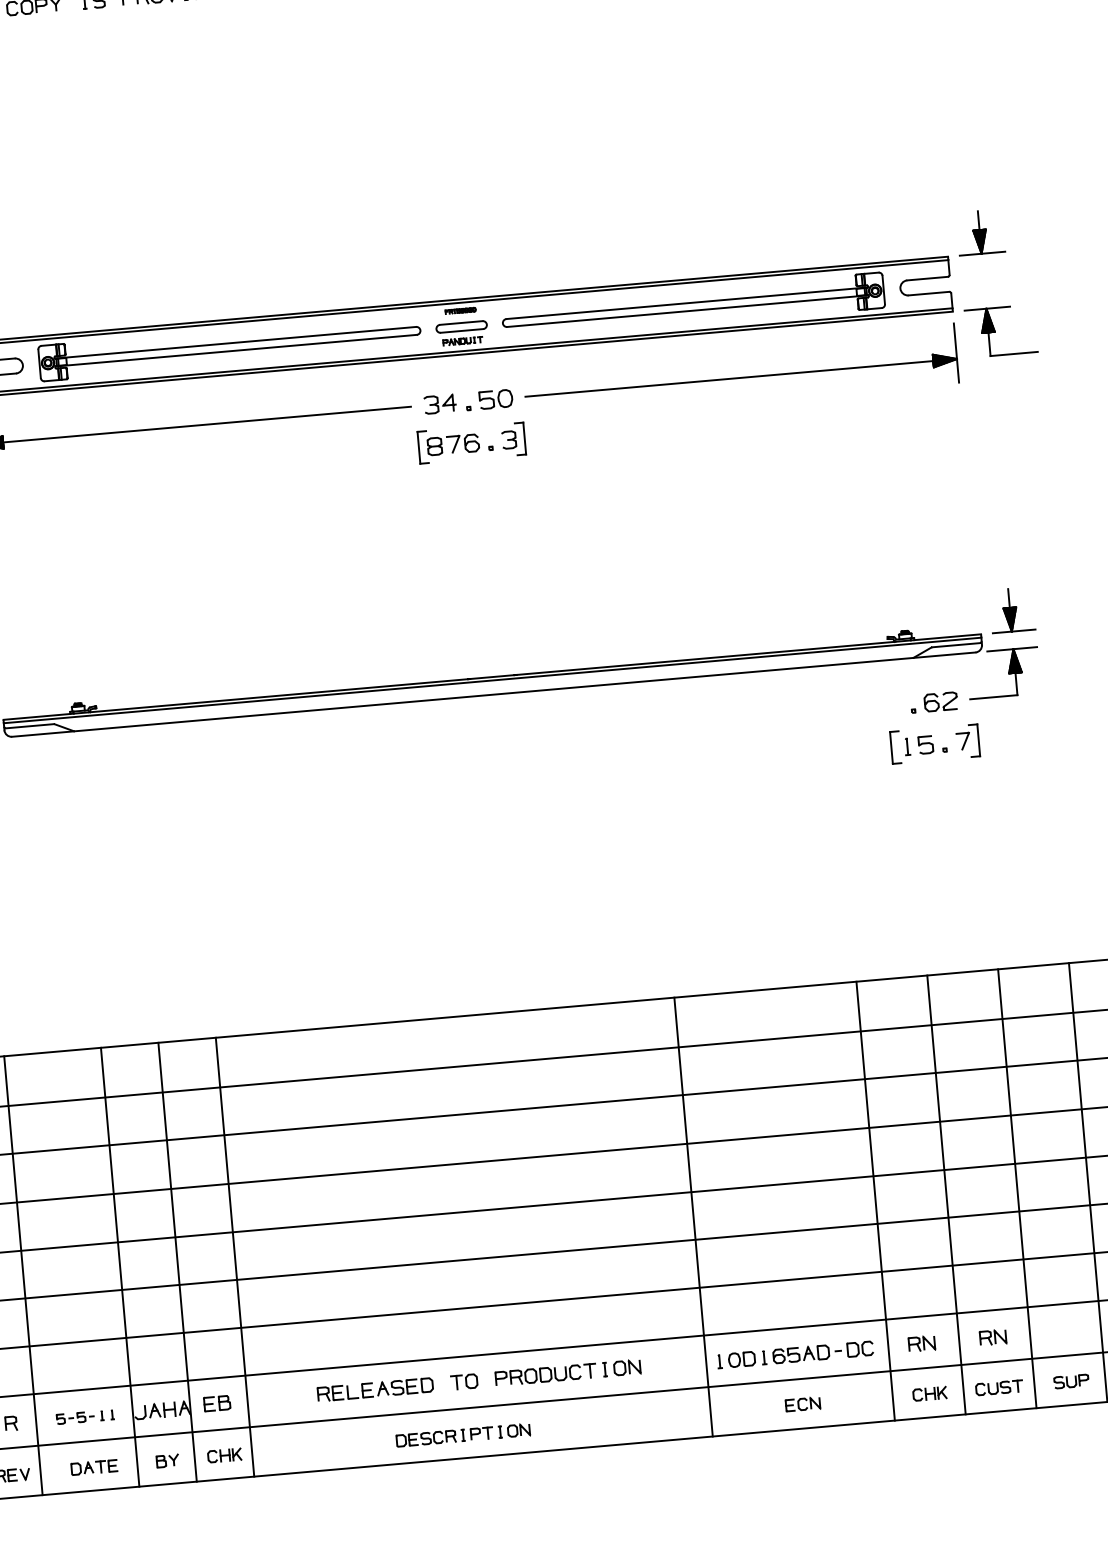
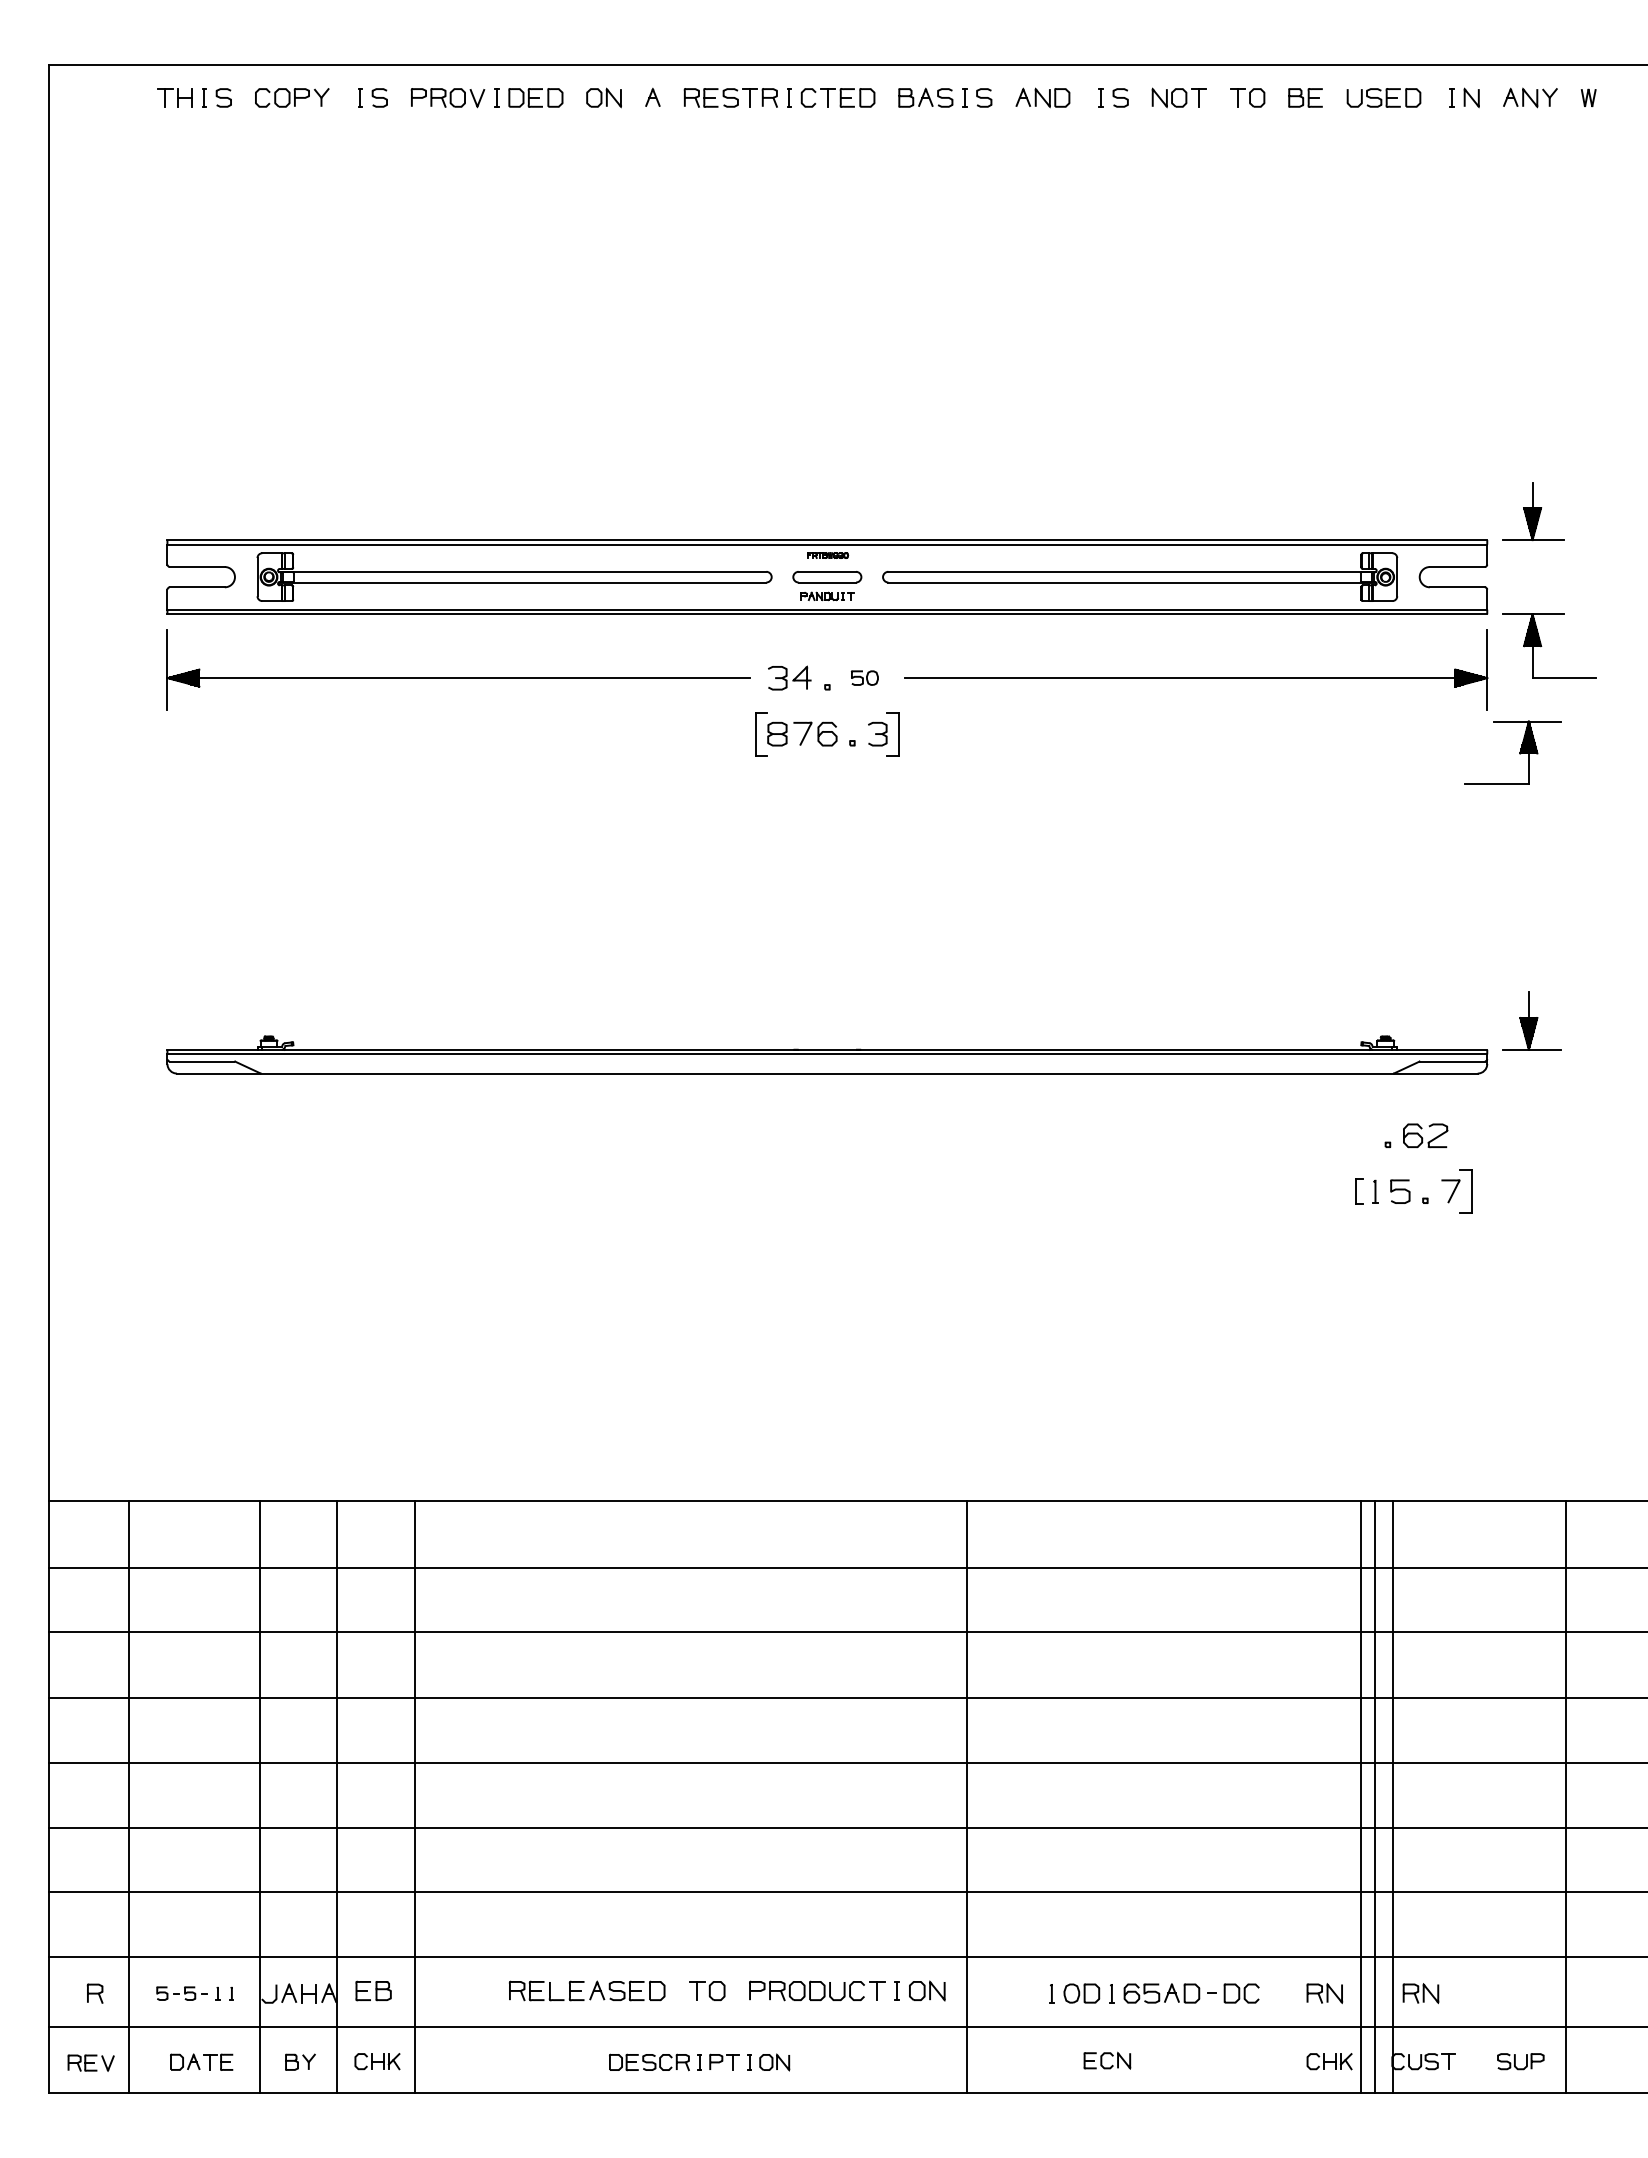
part: (495, 398) -> (864, 677), size x0.6
part: (1008, 672) -> (1519, 752), moved
part: (895, 747) -> (1359, 1191), size x0.6
line: (1017, 1188) -> (1392, 1796), moved
line: (875, 1200) -> (1360, 1796), moved
line: (693, 1216) -> (966, 1796), moved
part: (803, 1404) -> (1107, 2060), moved

